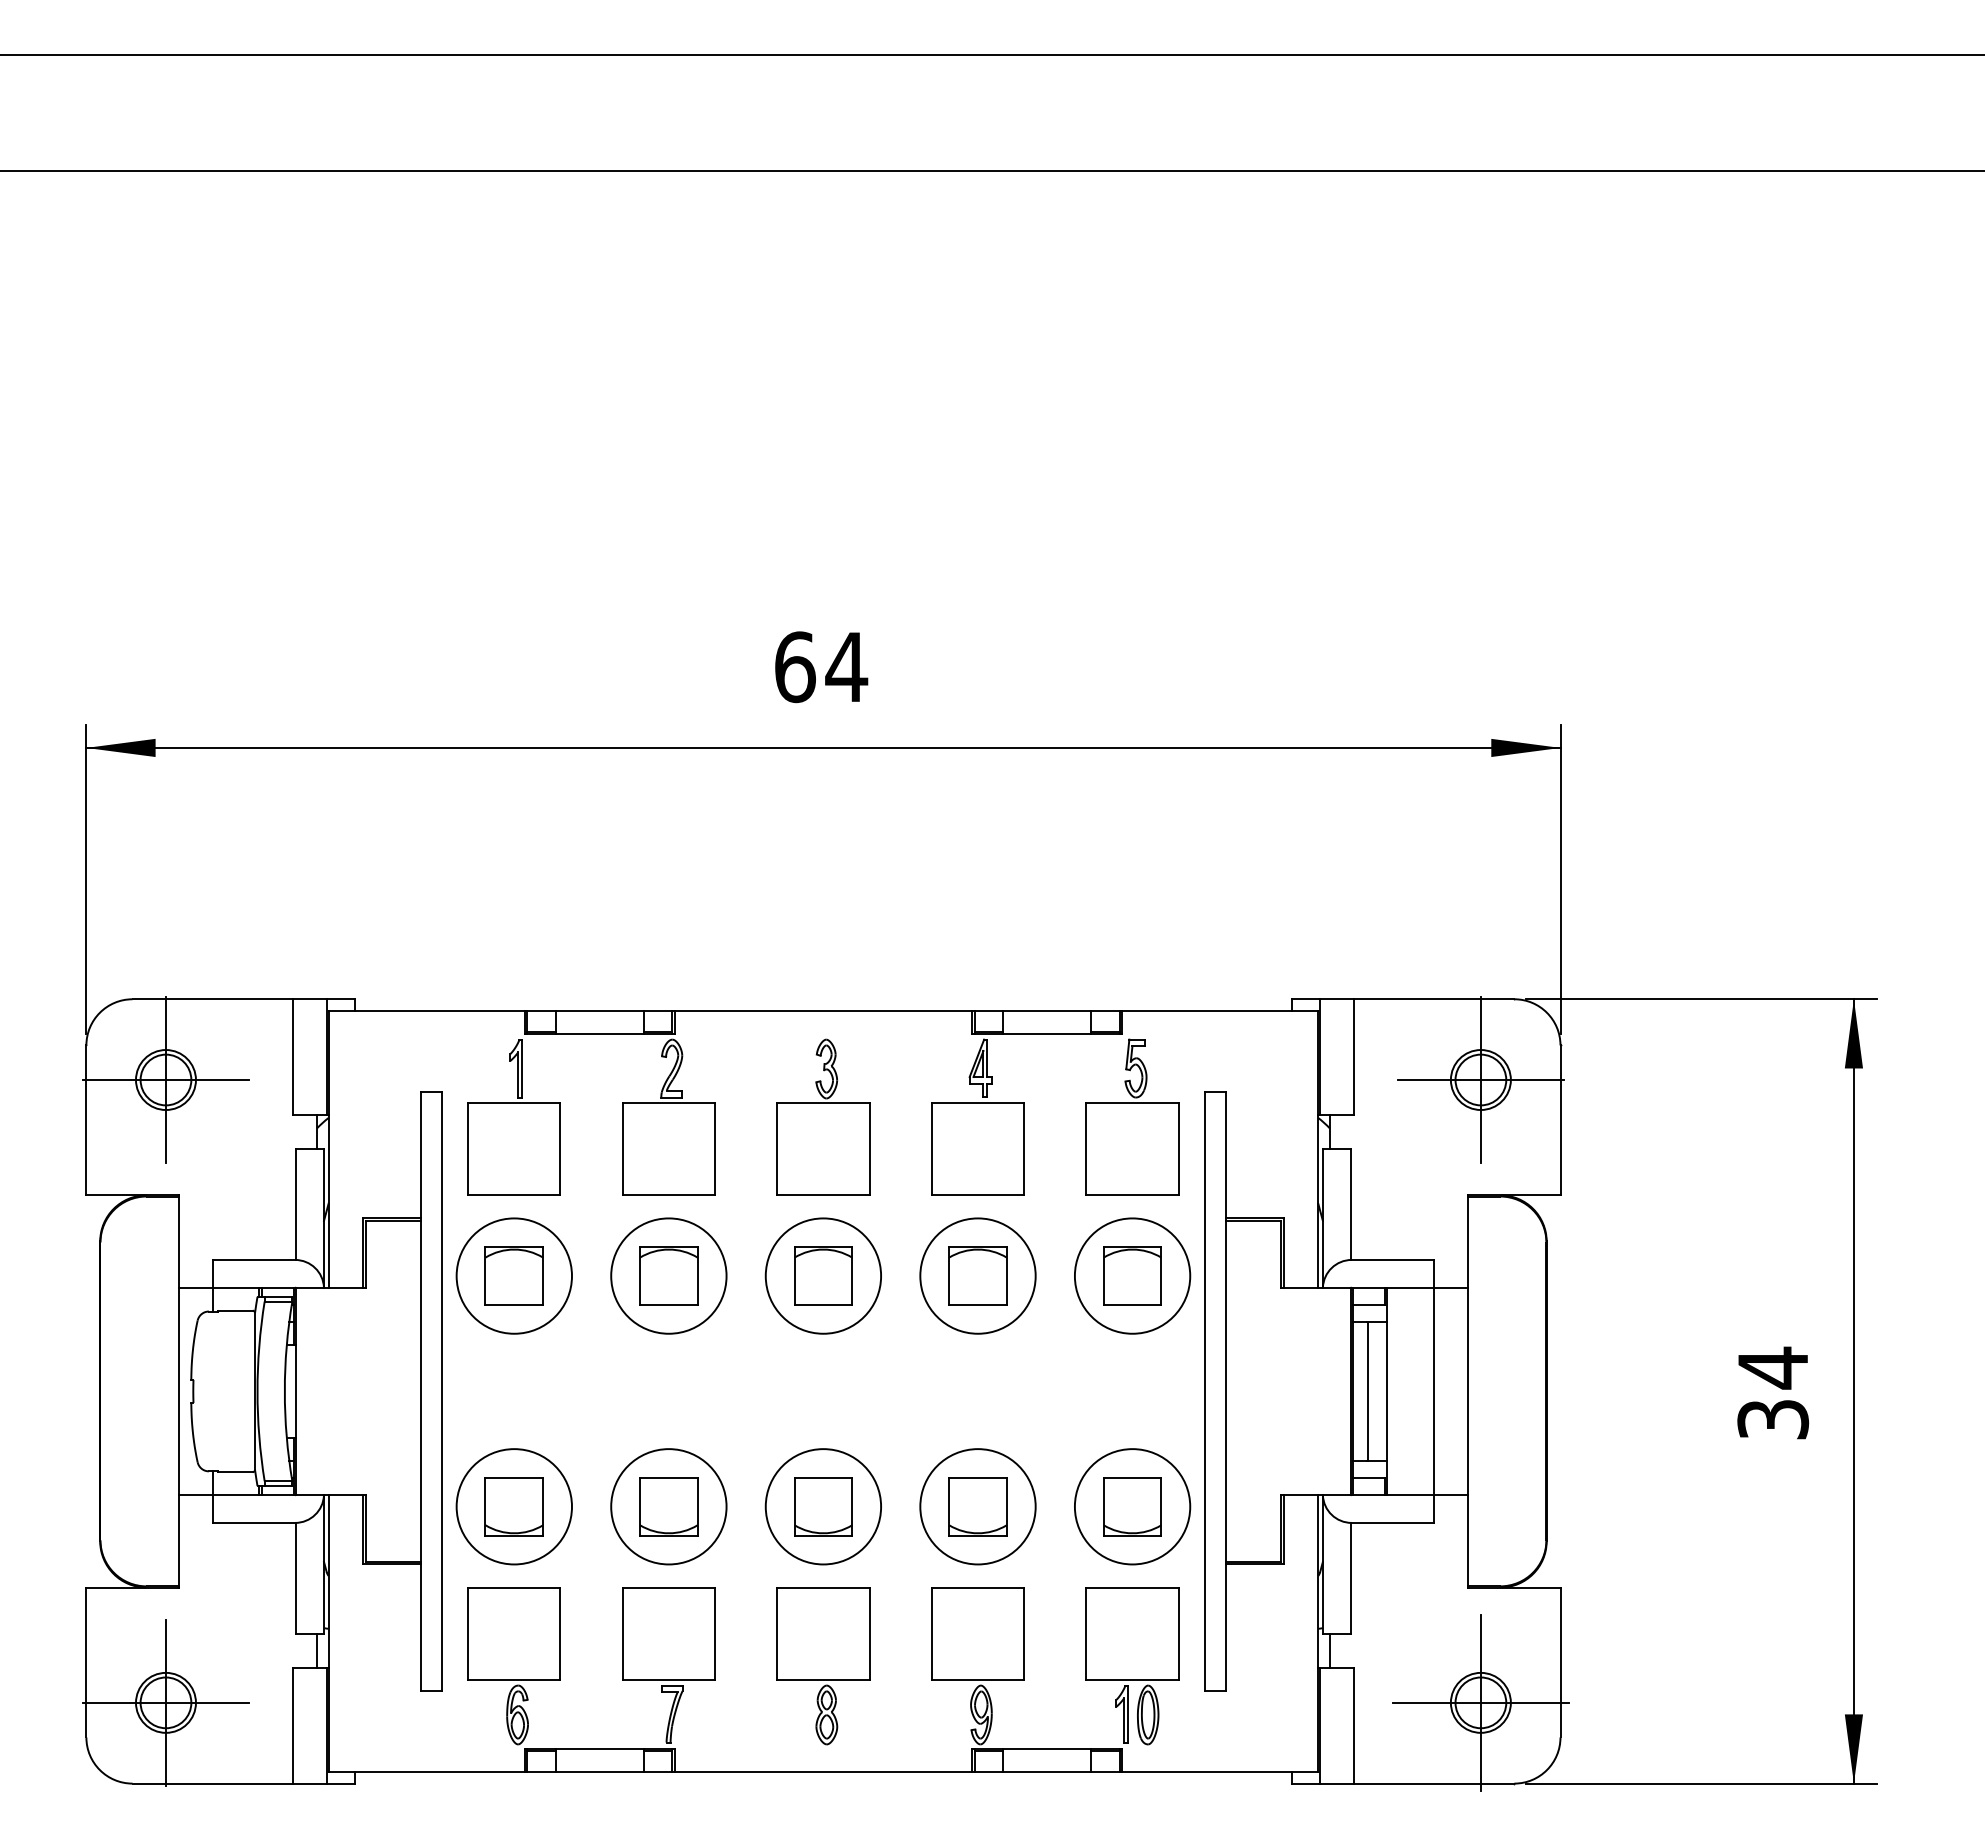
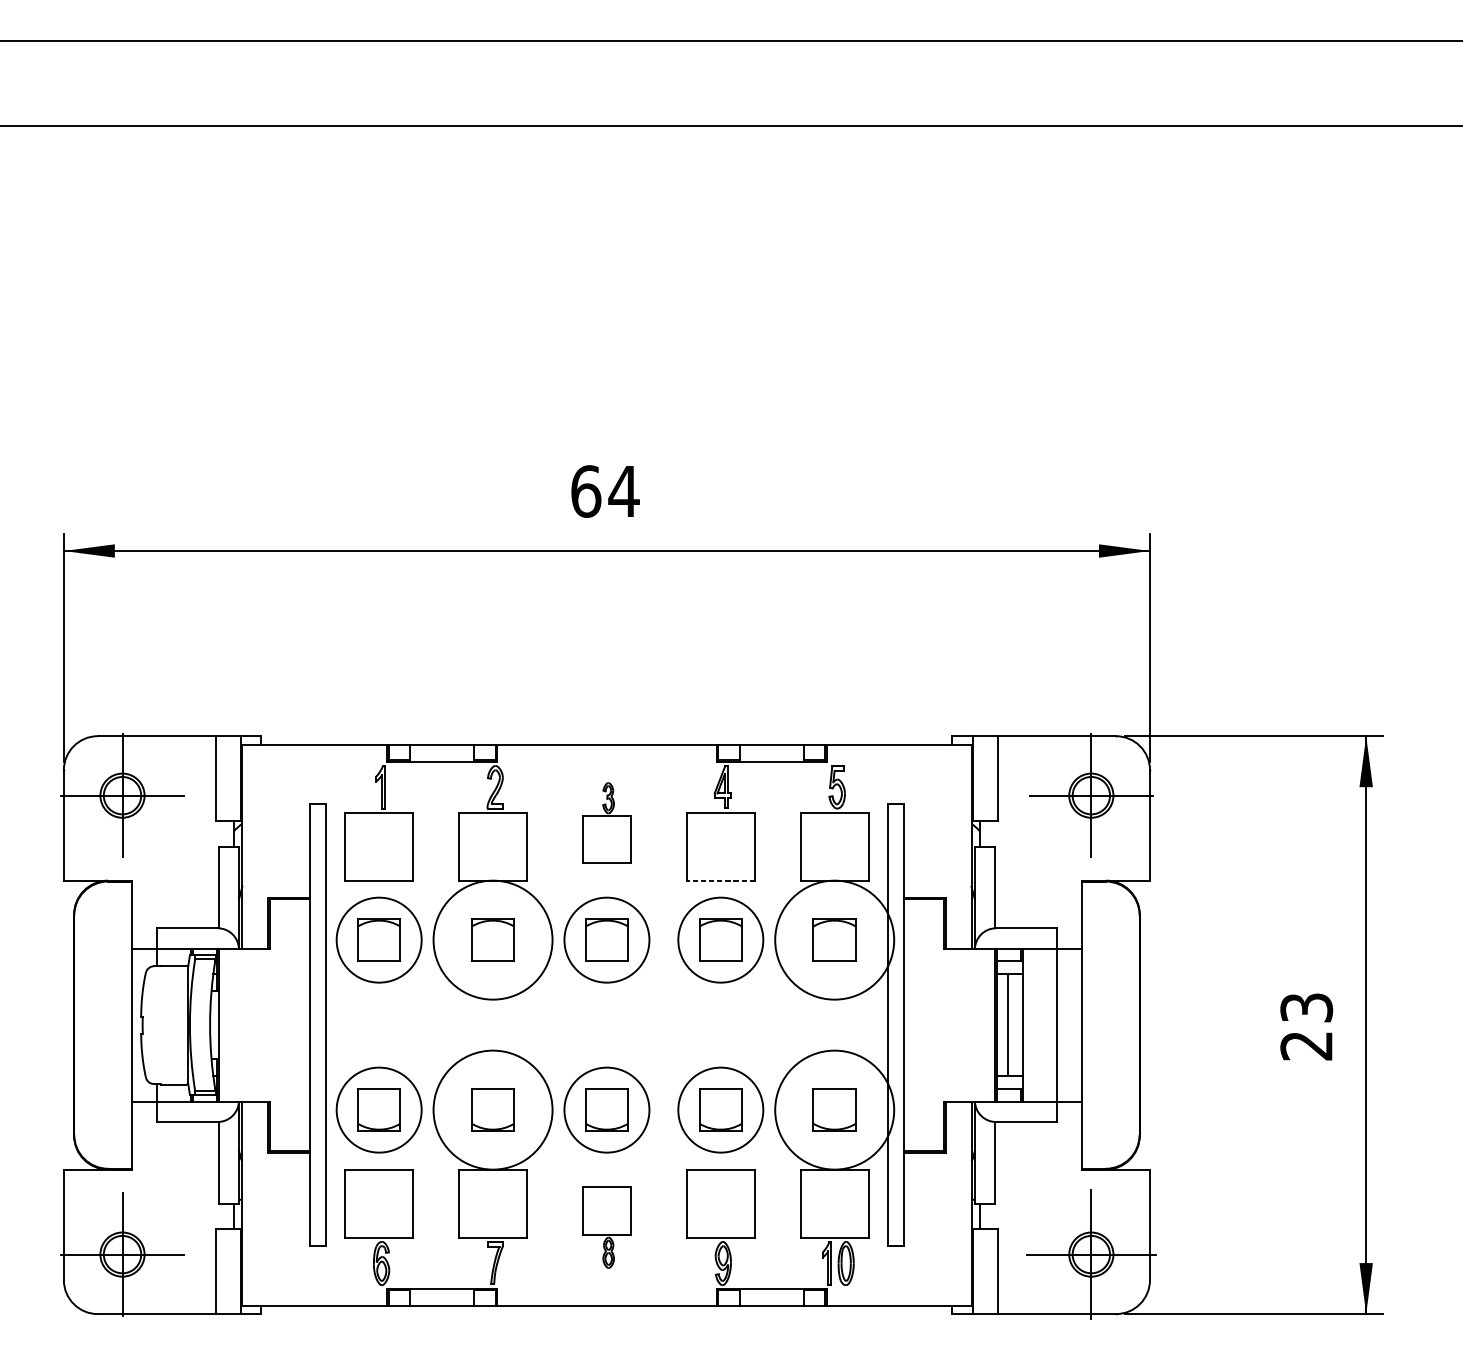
part: (823, 1116) -> (606, 822), size x0.7
line: (977, 1195) -> (720, 880), solid -> dashed
circle: (668, 1275) -> (492, 939), size x1.4
circle: (1132, 1275) -> (834, 939), size x1.4
text: (1773, 1392) -> (1306, 1025), 34 -> 23
circle: (668, 1506) -> (492, 1109), size x1.4
circle: (1132, 1506) -> (834, 1109), size x1.4
part: (823, 1666) -> (606, 1227), size x0.7

